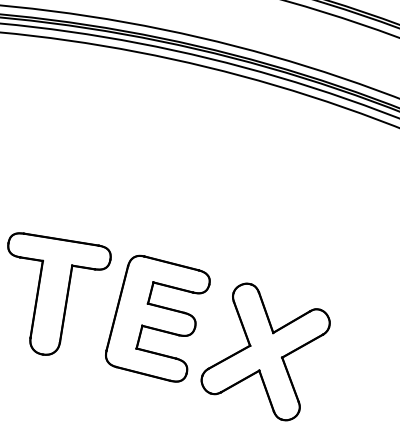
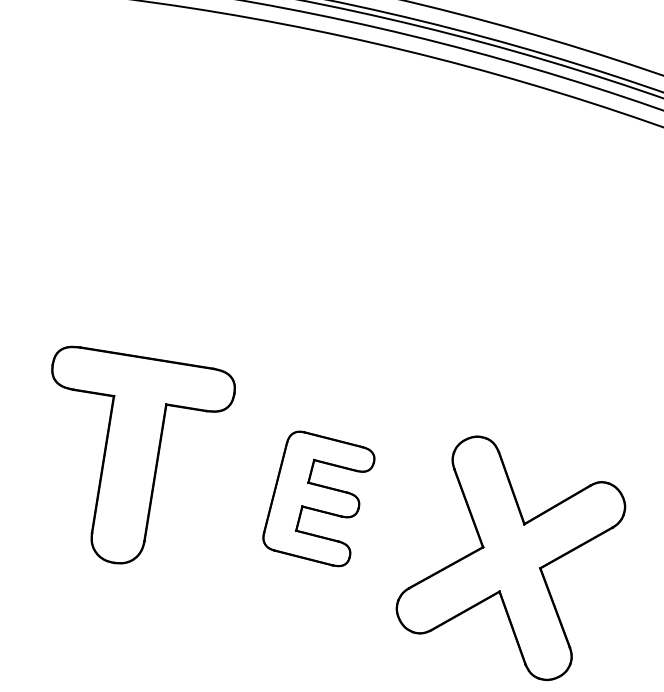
part: (157, 318) -> (318, 498), size x0.6

